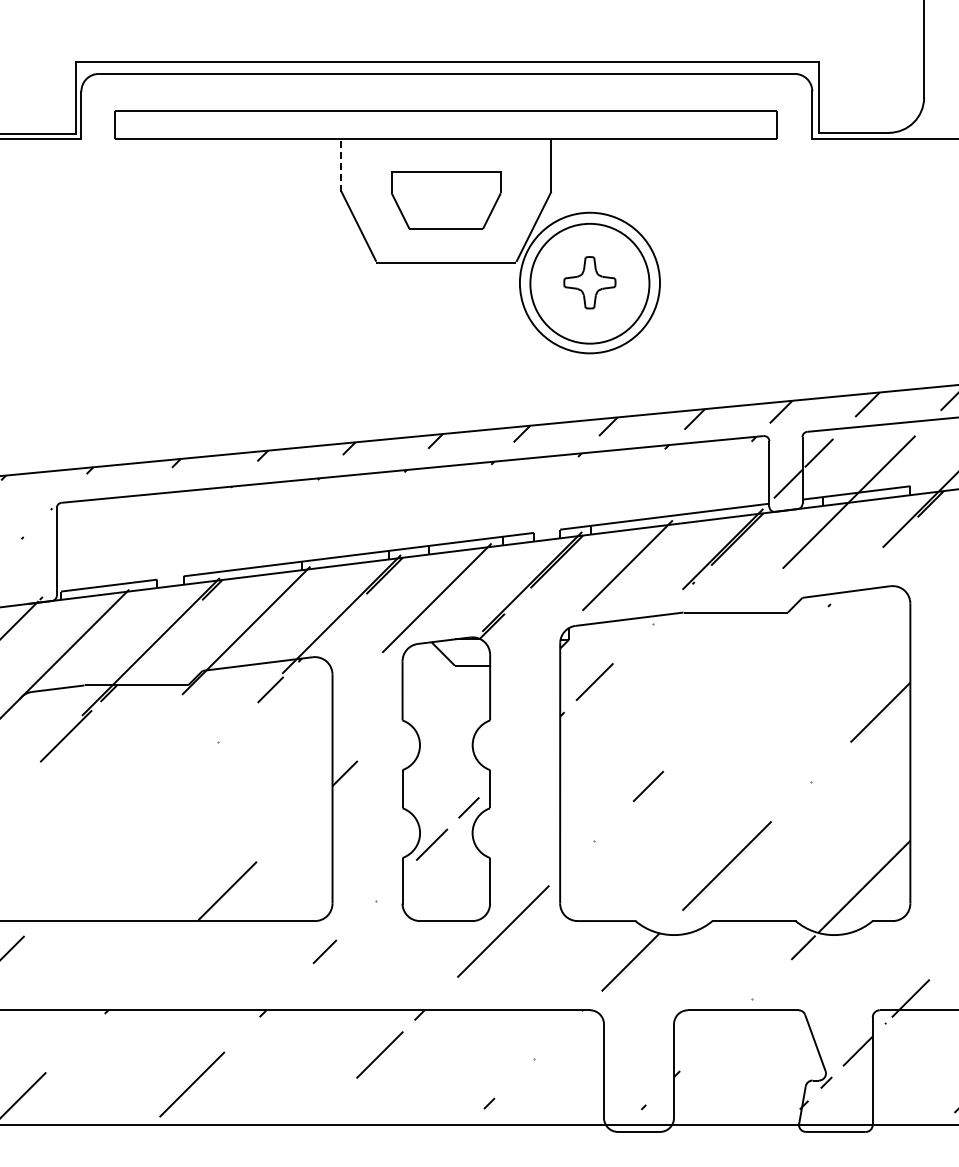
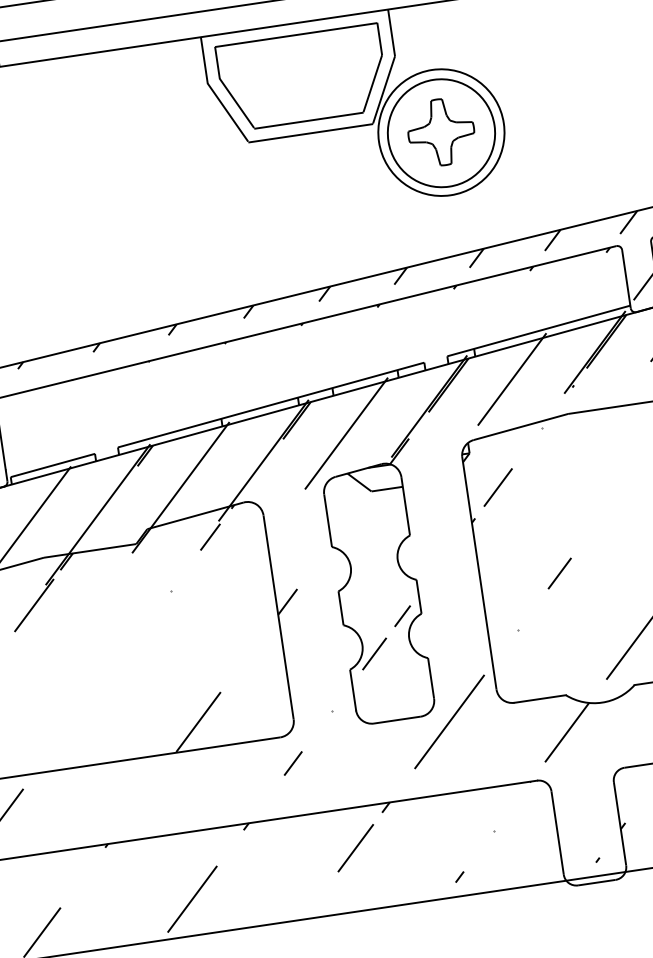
line: (341, 164) -> (204, 59), dashed -> solid
part: (445, 200) -> (301, 78), size x1.67
part: (589, 282) -> (440, 132), size x1.43

